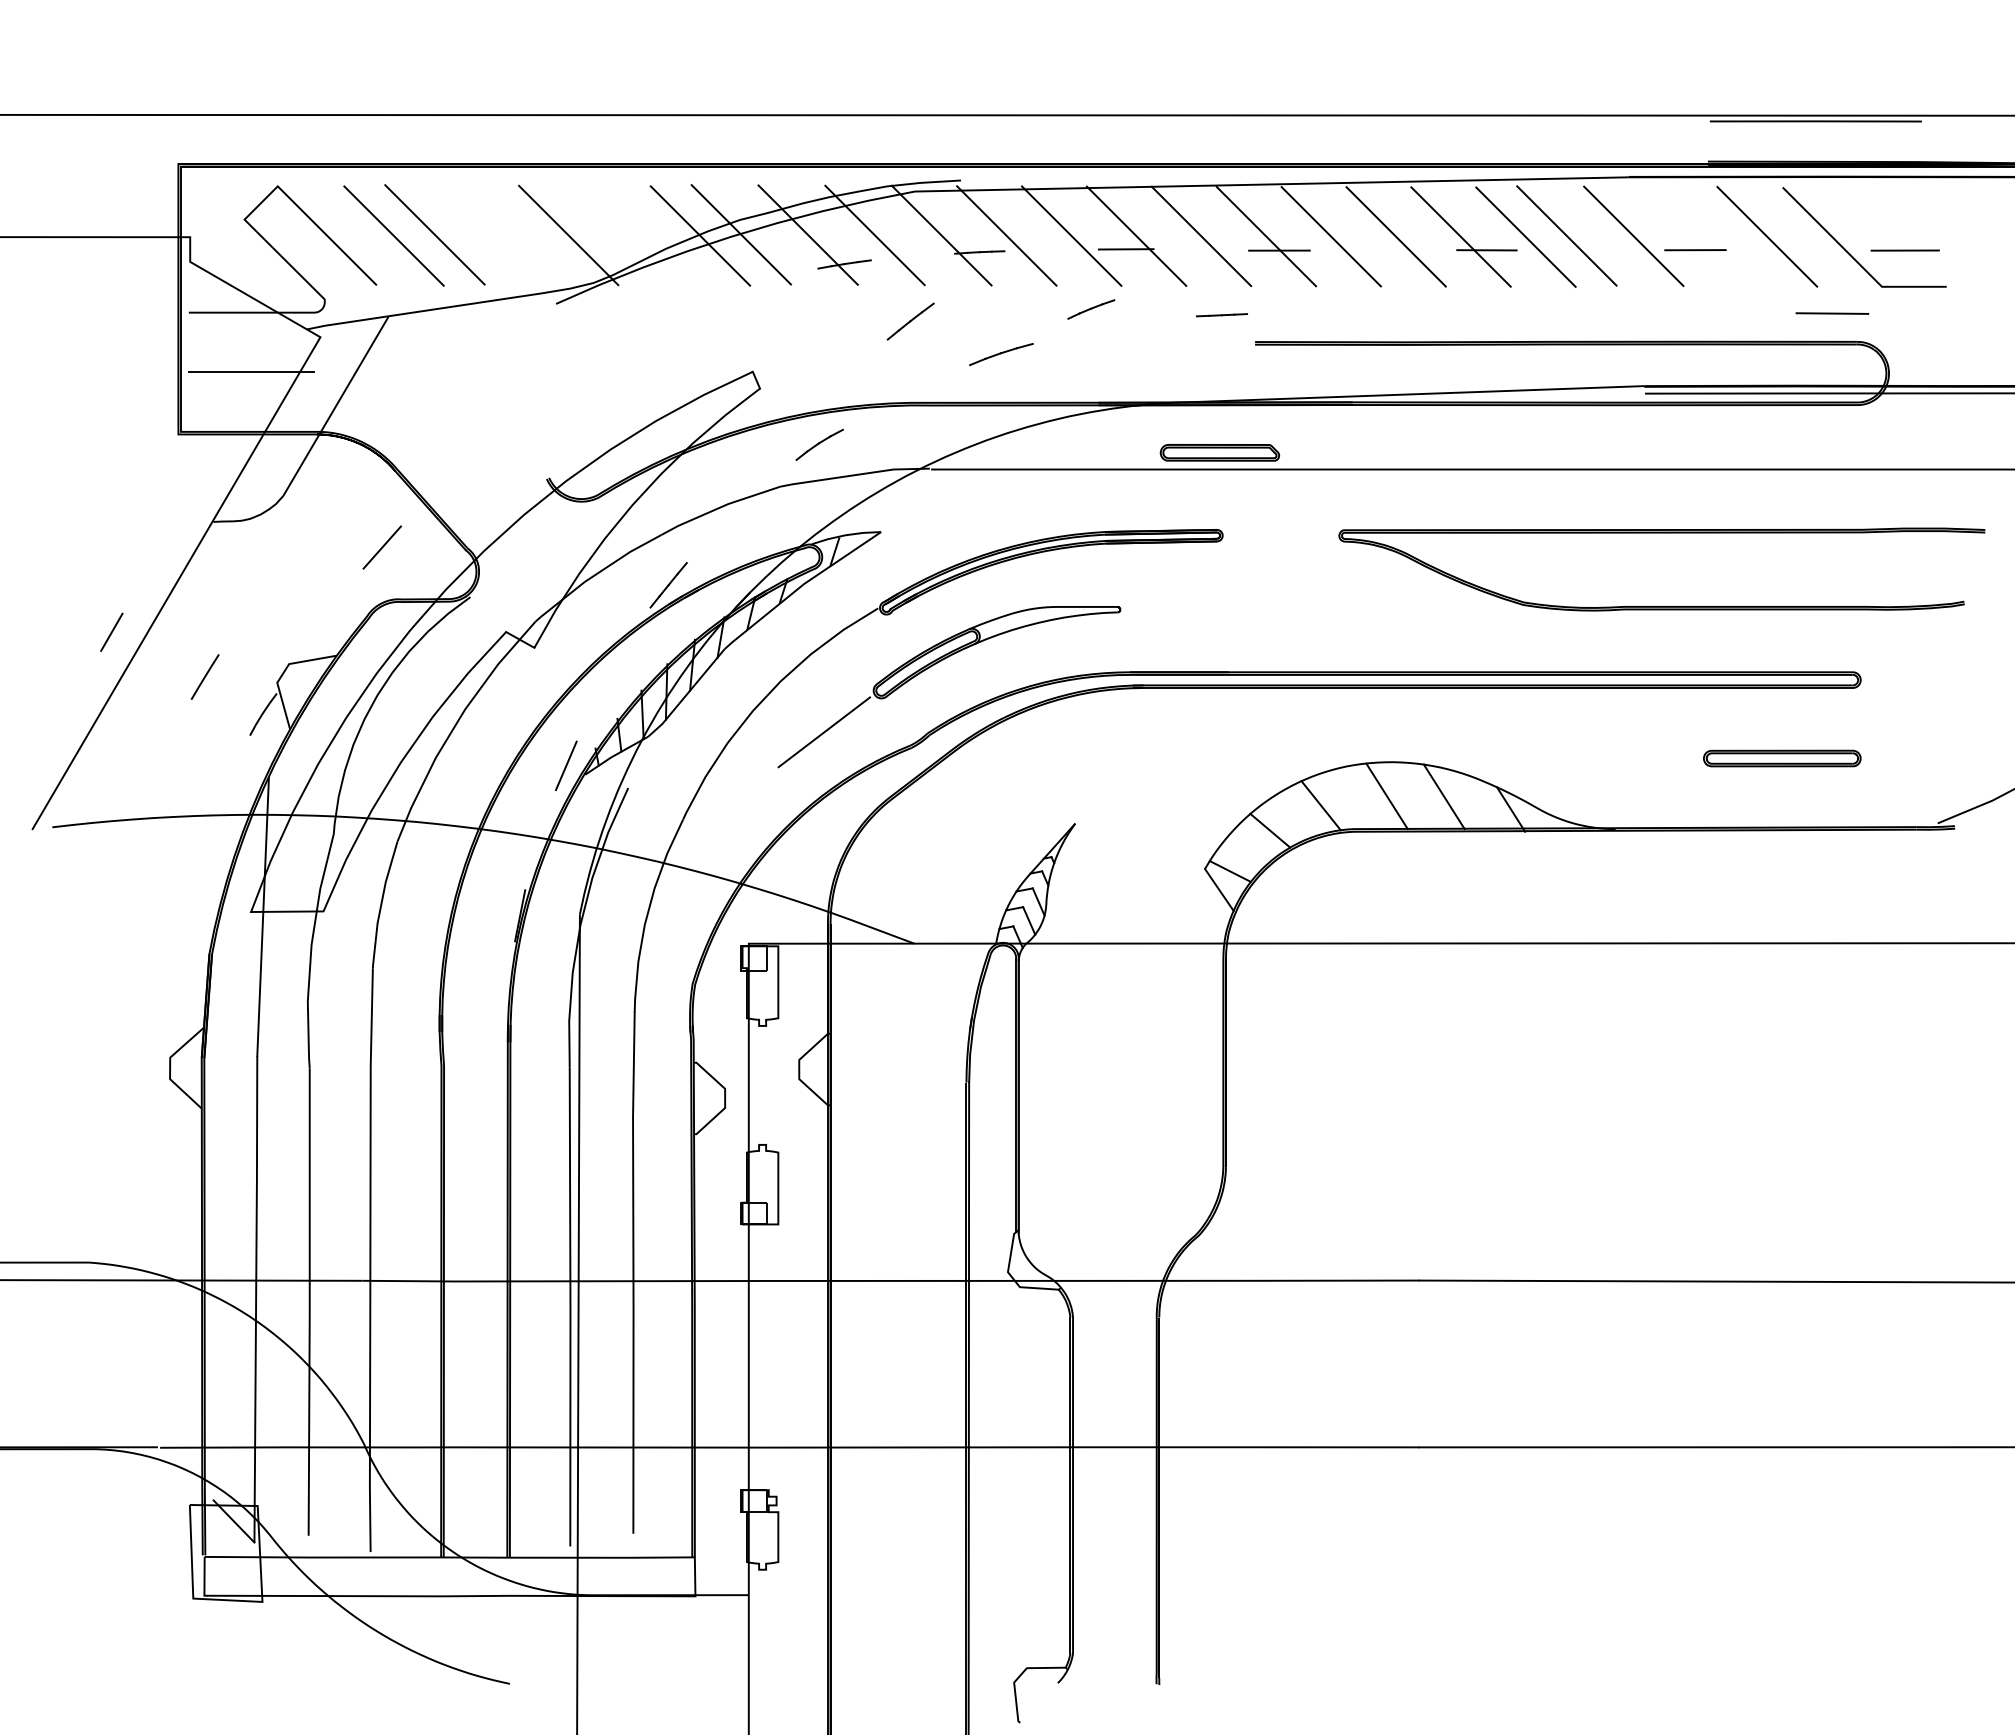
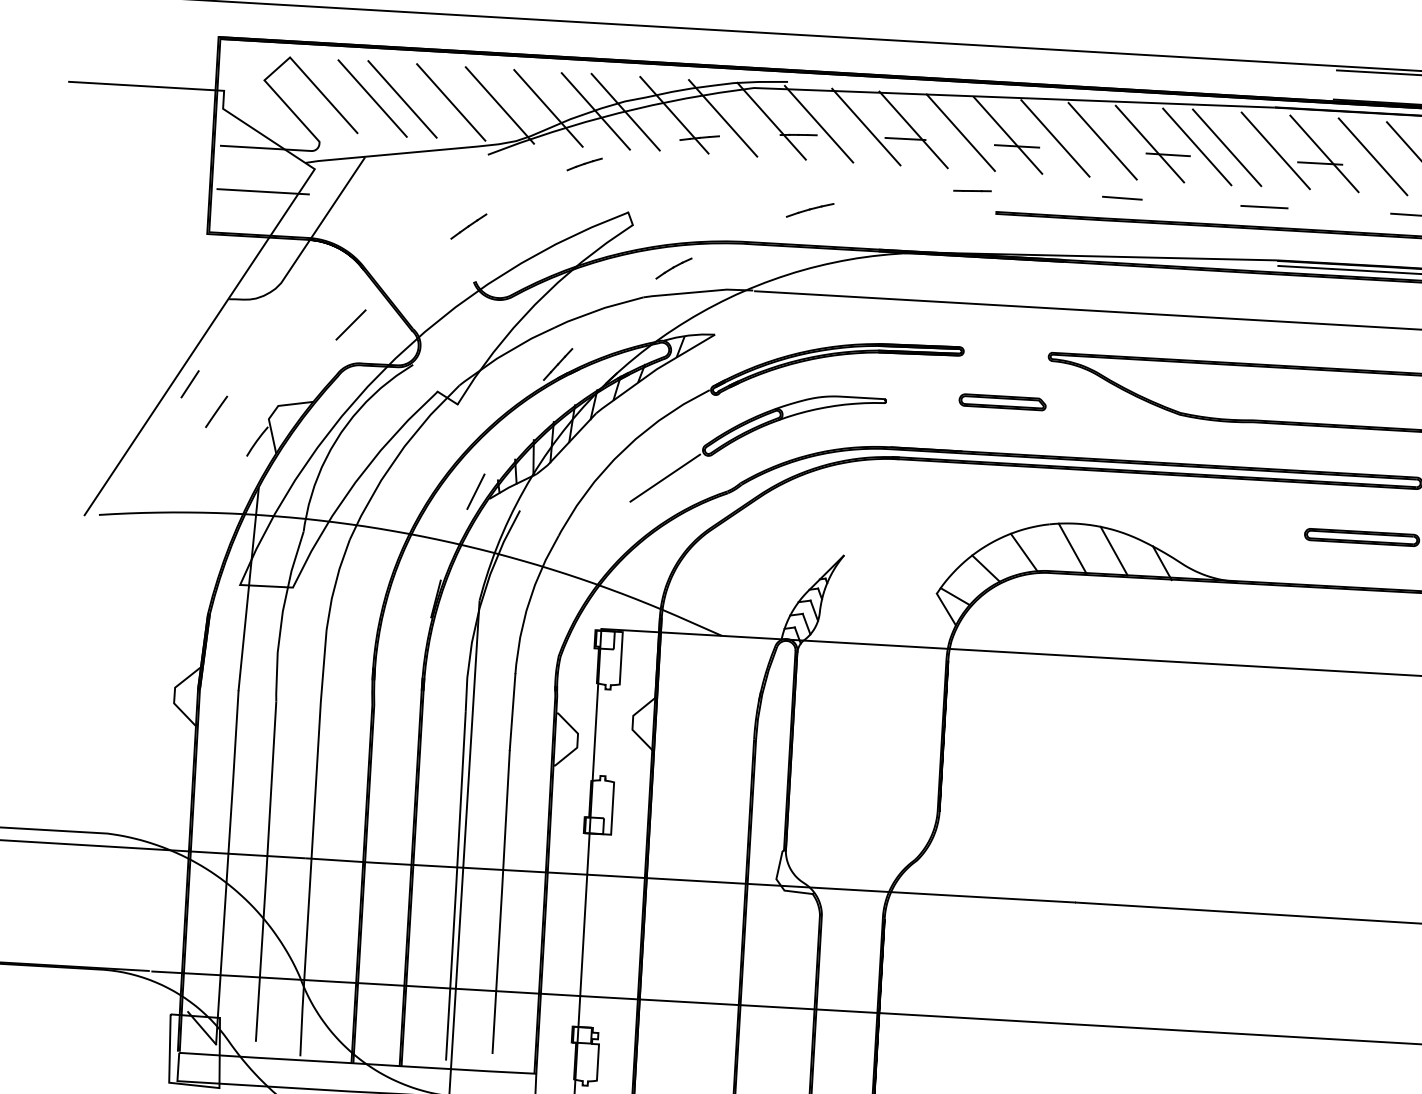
line: (501, 234) -> (451, 101), added
line: (635, 235) -> (548, 108), added
line: (1700, 236) -> (1324, 153), added
line: (1091, 309) -> (584, 164), moved
line: (1427, 312) -> (1122, 197), added
line: (1622, 314) -> (1264, 207), added
line: (910, 321) -> (468, 226), moved
part: (1219, 452) -> (1002, 401), moved
line: (111, 631) -> (189, 383), moved

